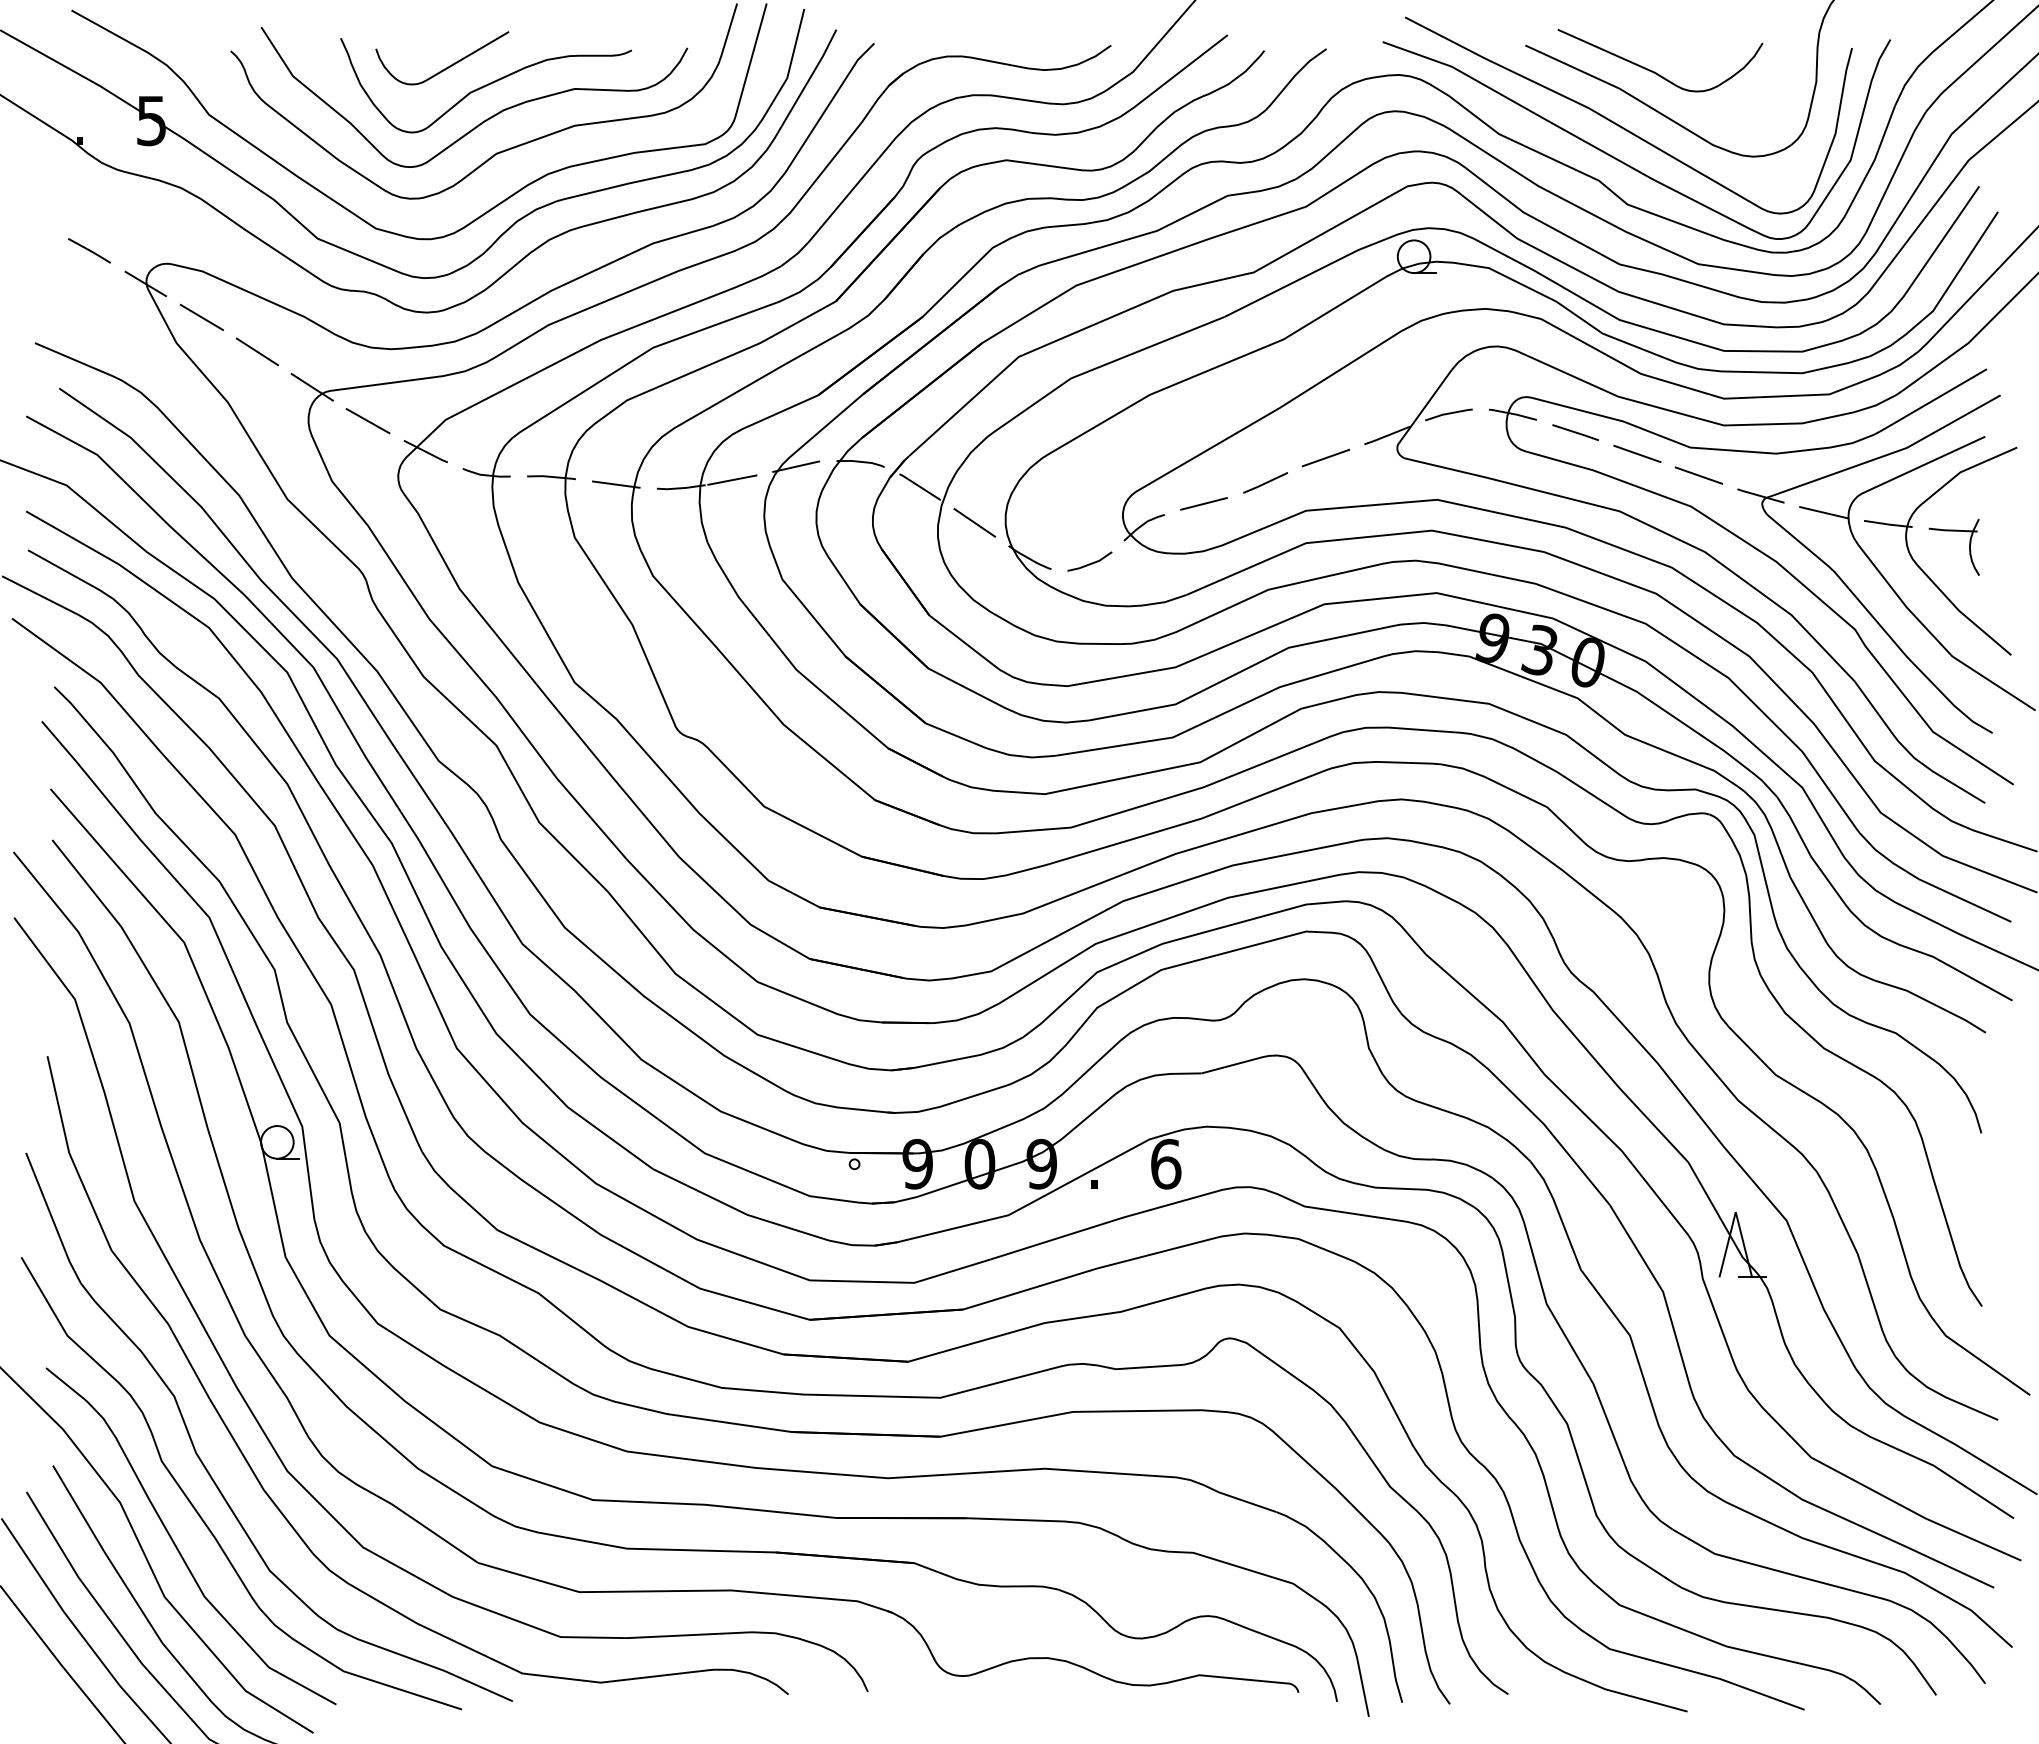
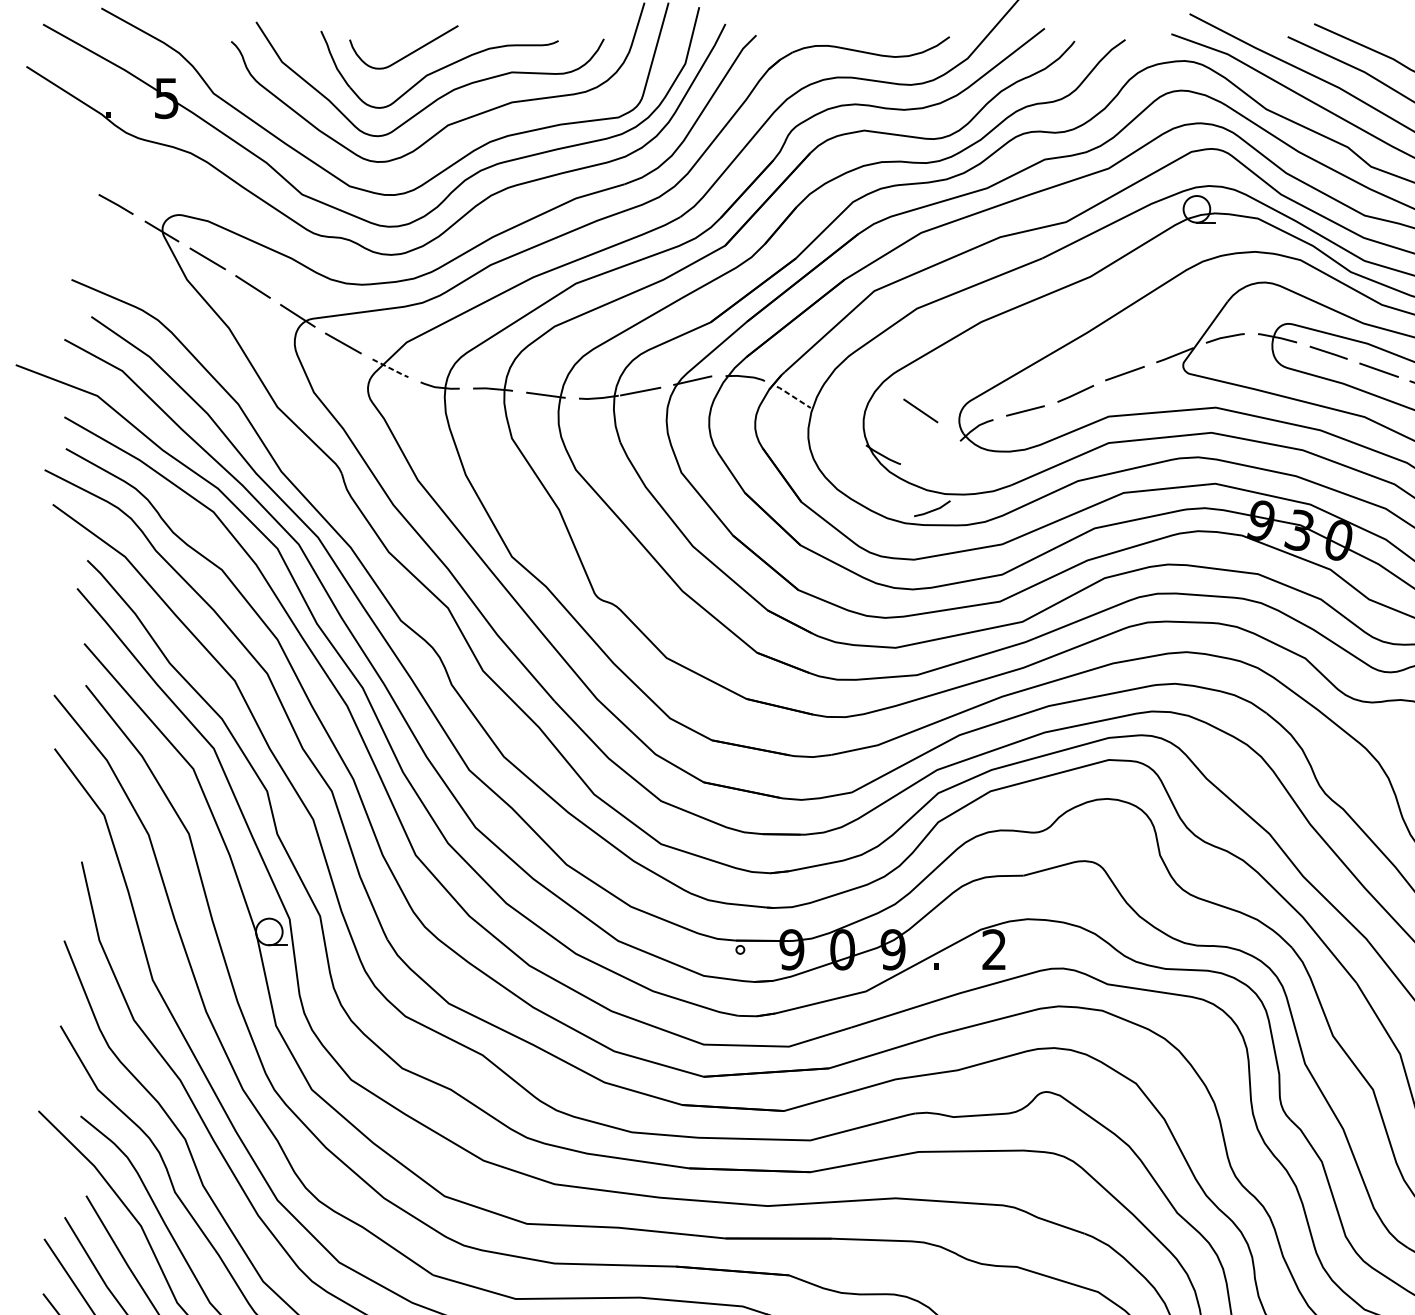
line: (427, 452) -> (391, 369), solid -> dashed
line: (920, 486) -> (794, 396), solid -> dashed
line: (974, 522) -> (920, 410), moved
curve: (1089, 563) -> (932, 510), moved
text: (1166, 1163) -> (994, 949), 6 -> 2

